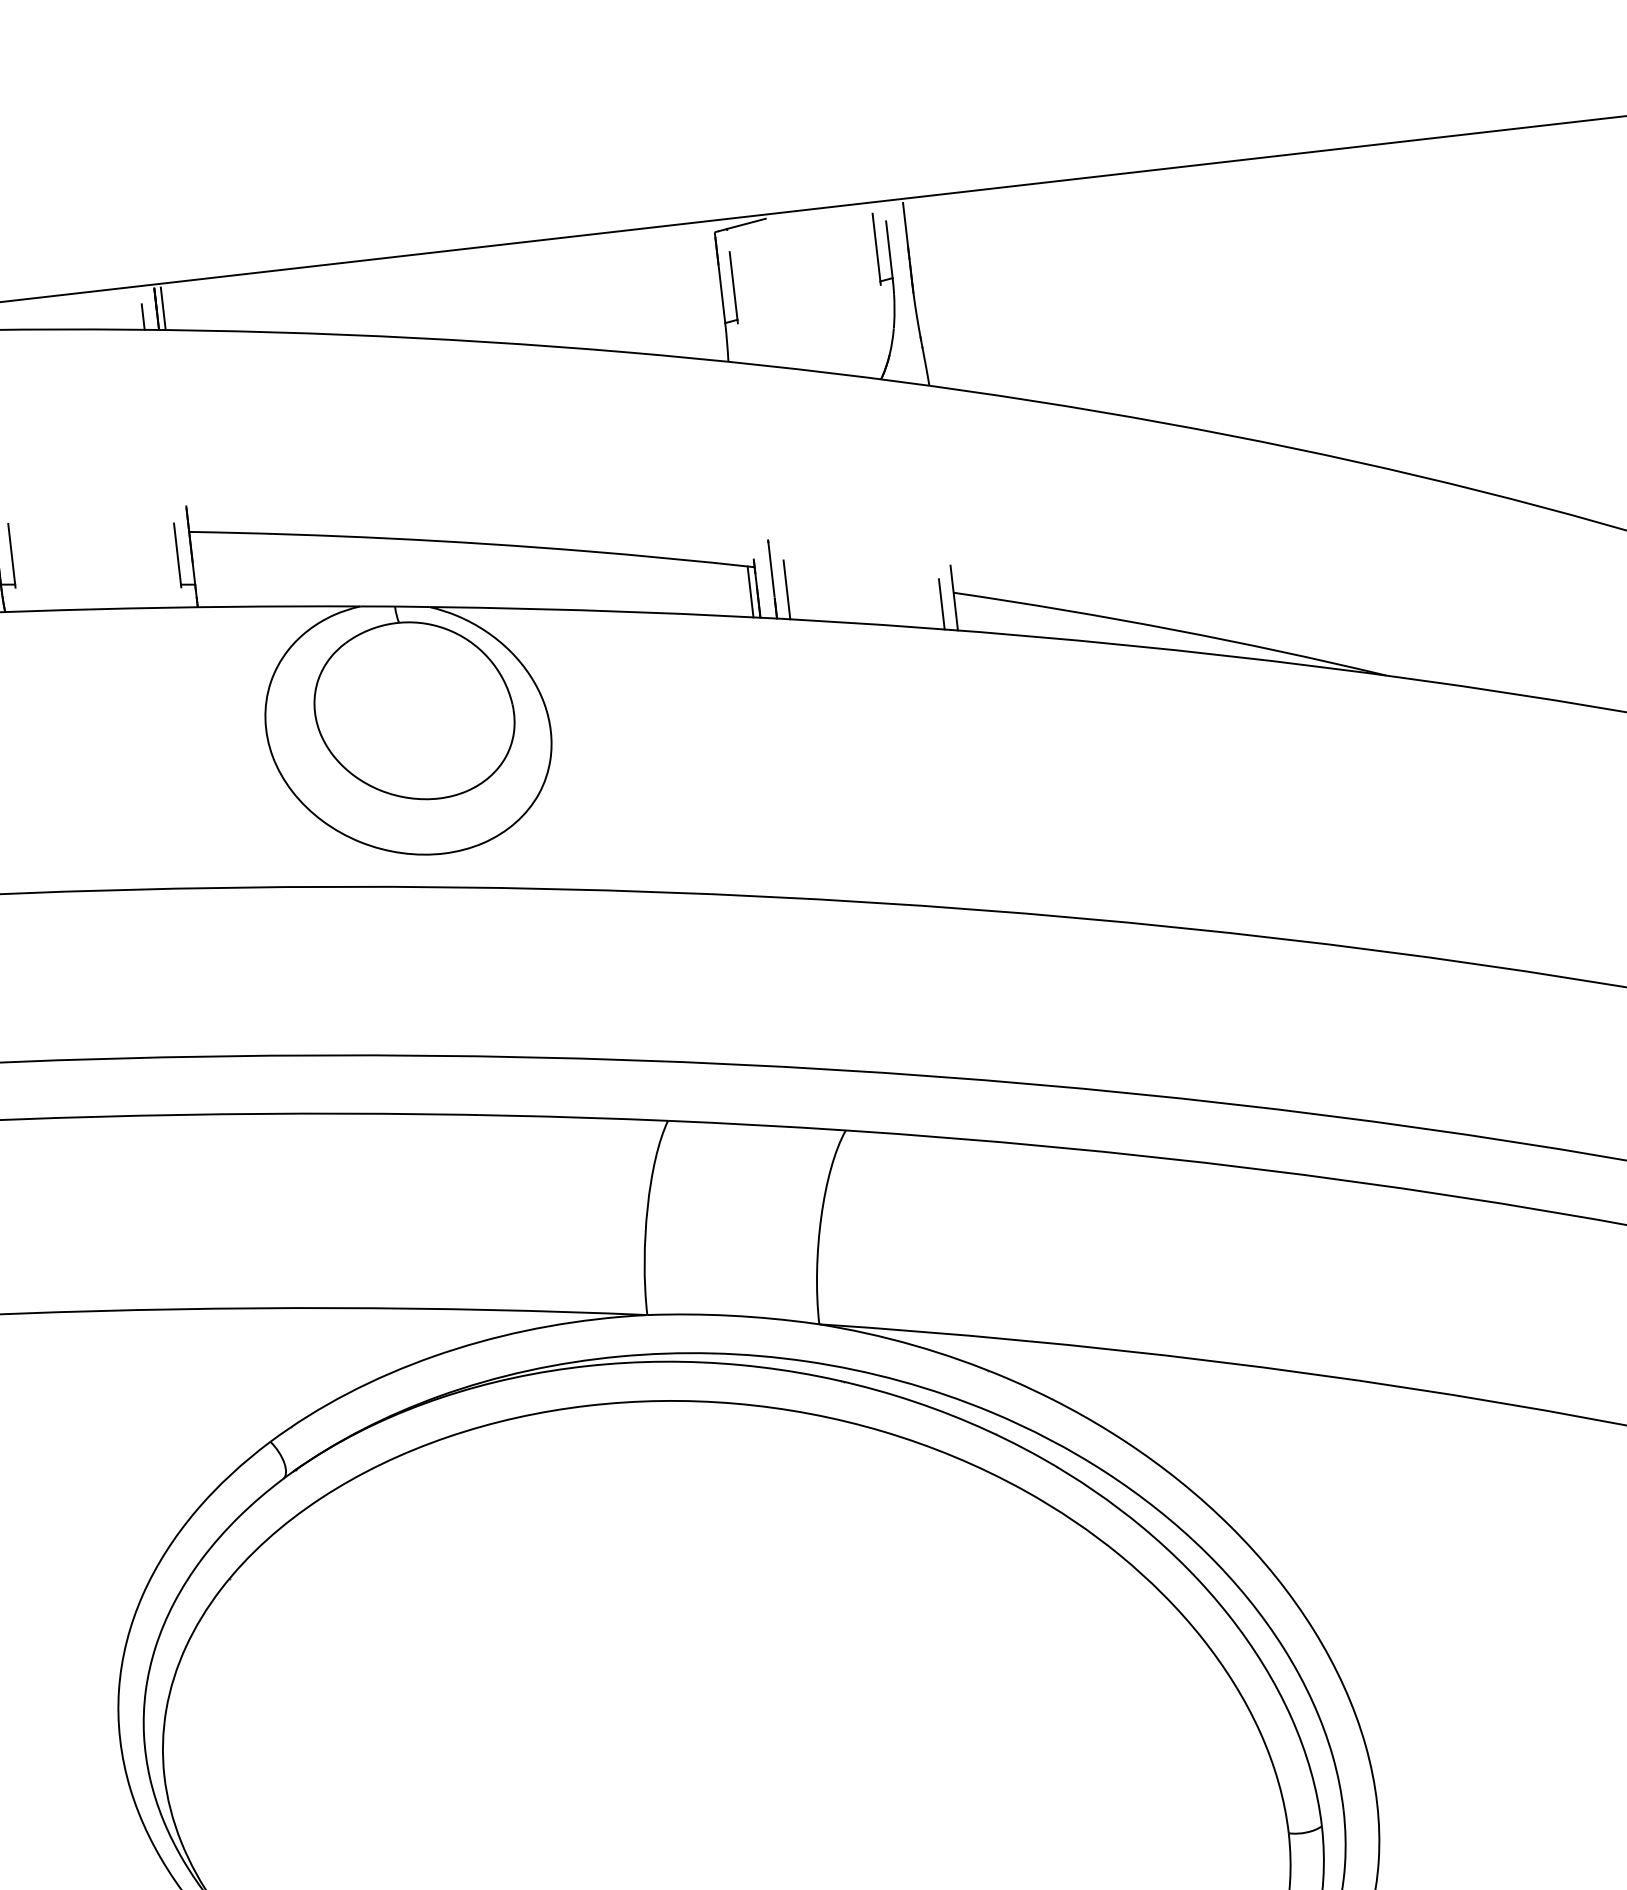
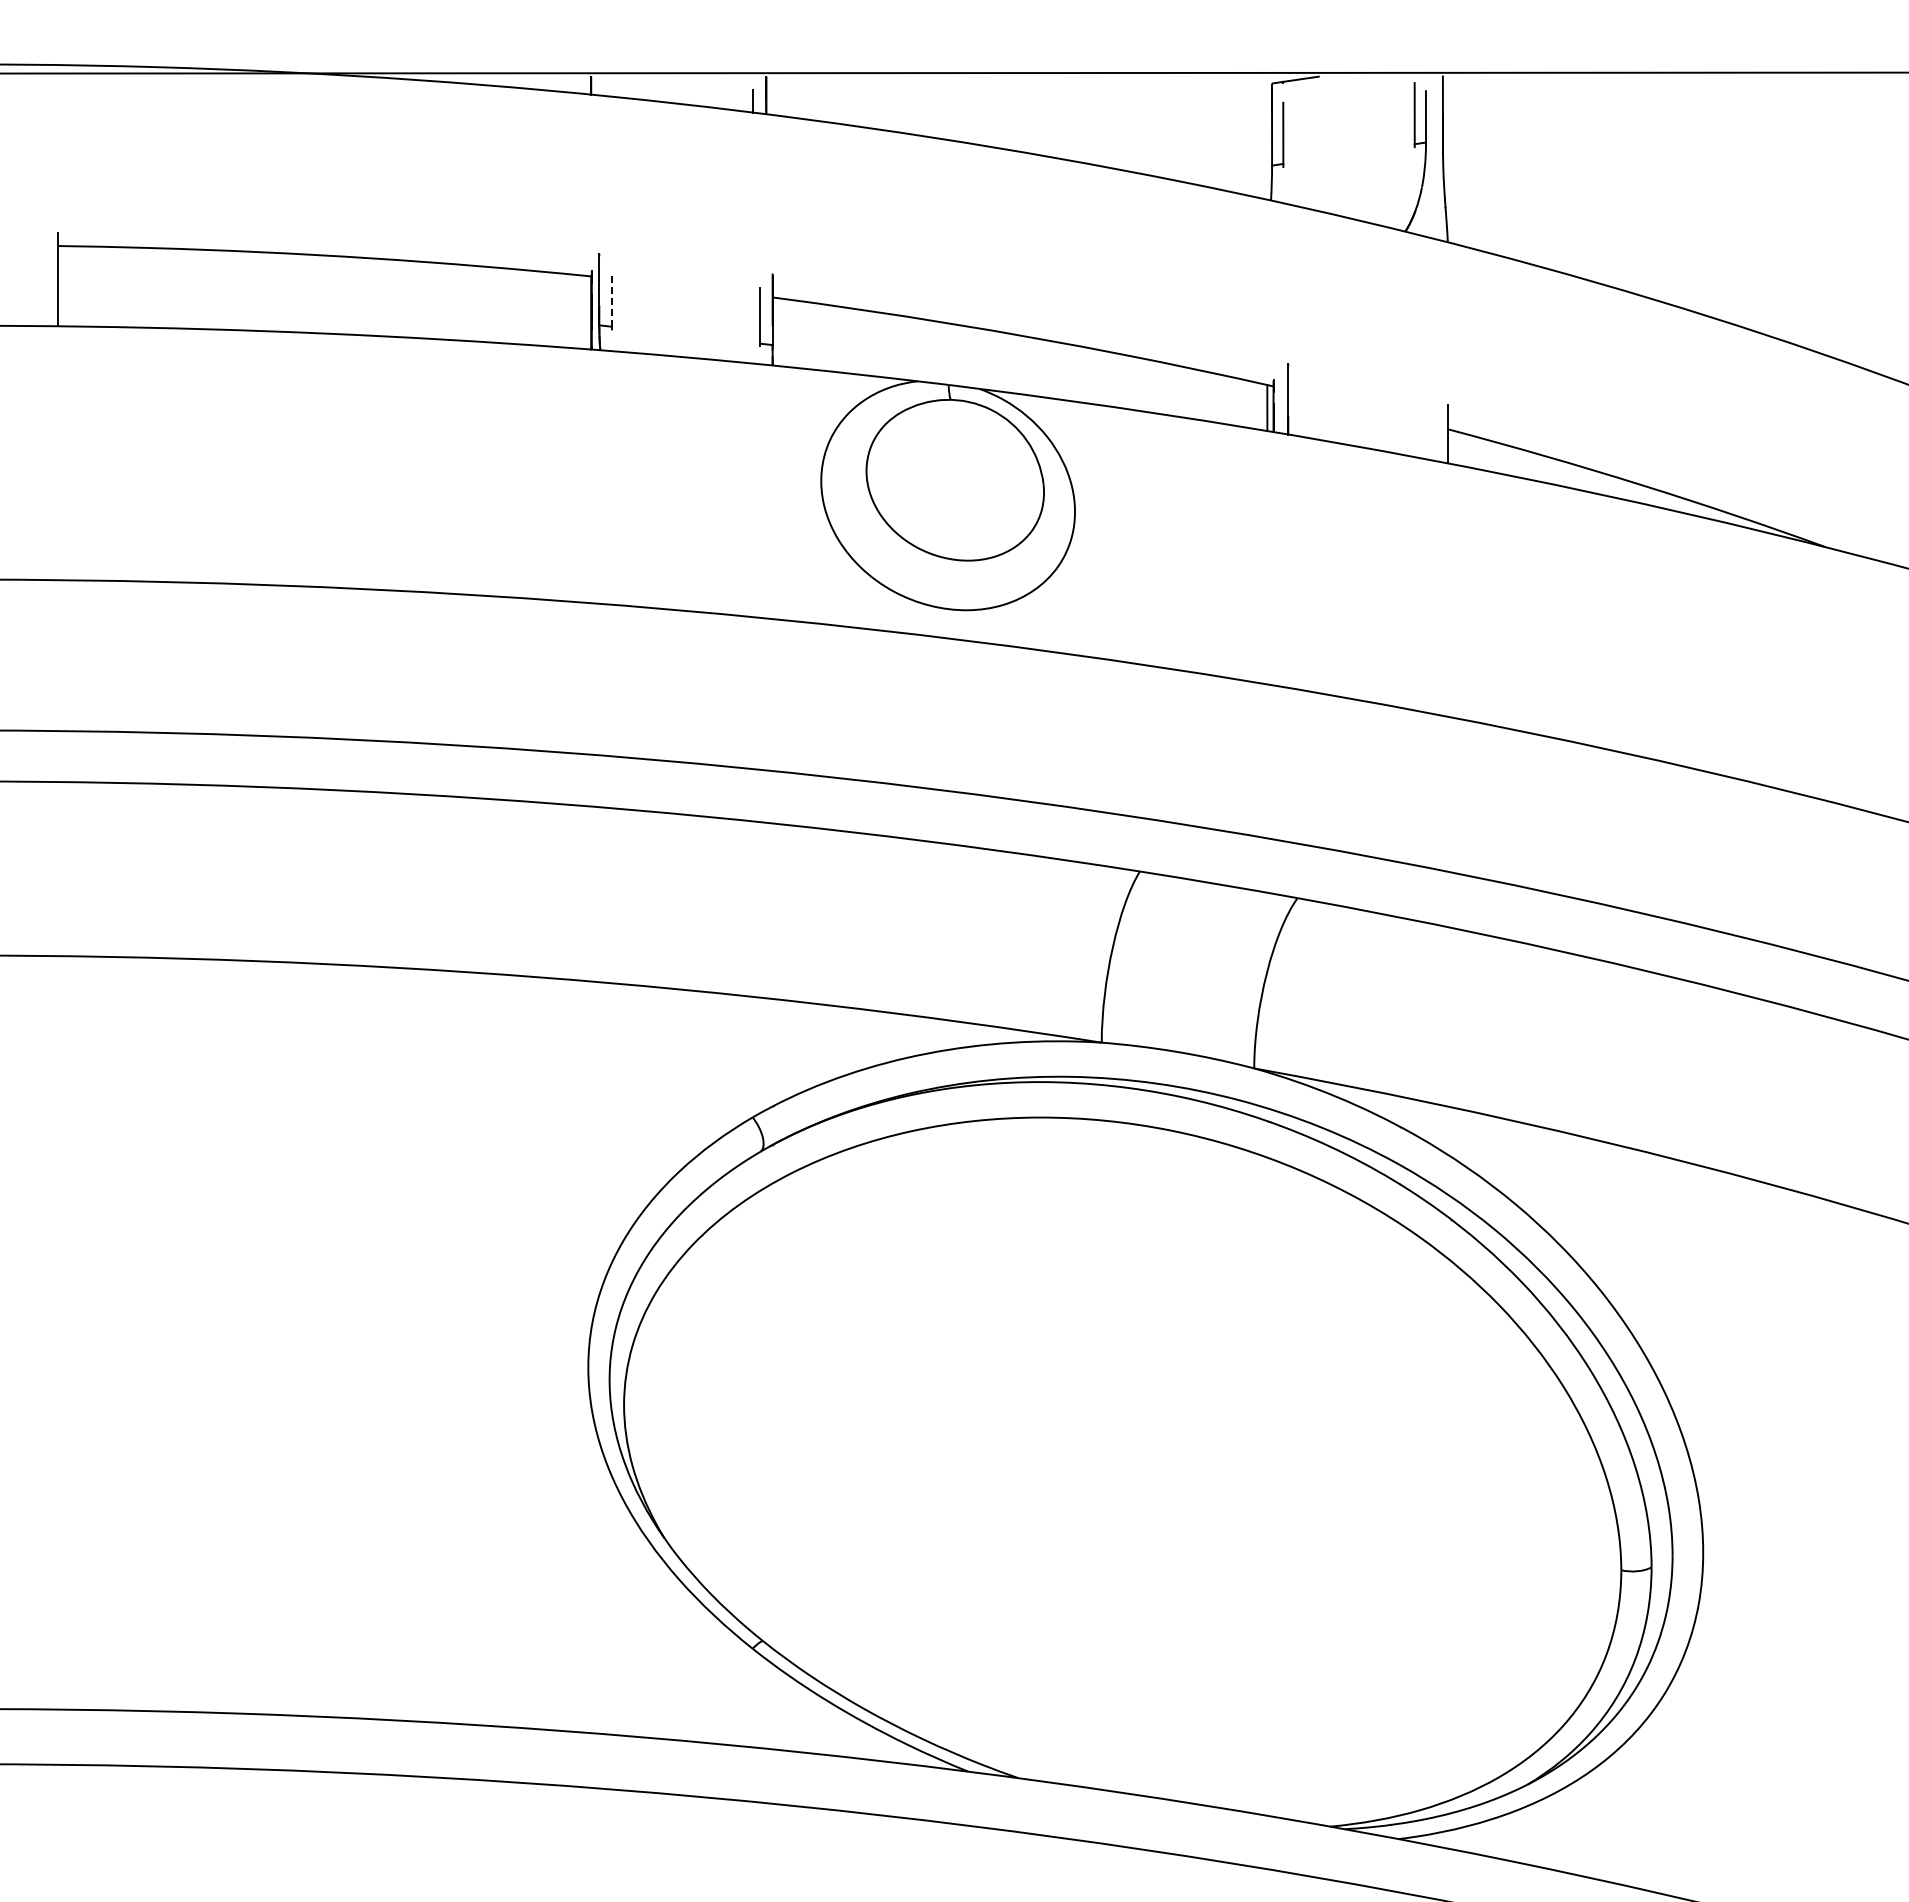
line: (163, 308) -> (772, 95), removed
line: (12, 553) -> (612, 298), solid -> dashed
line: (787, 589) -> (1300, 409), removed
line: (941, 604) -> (1436, 438), removed

